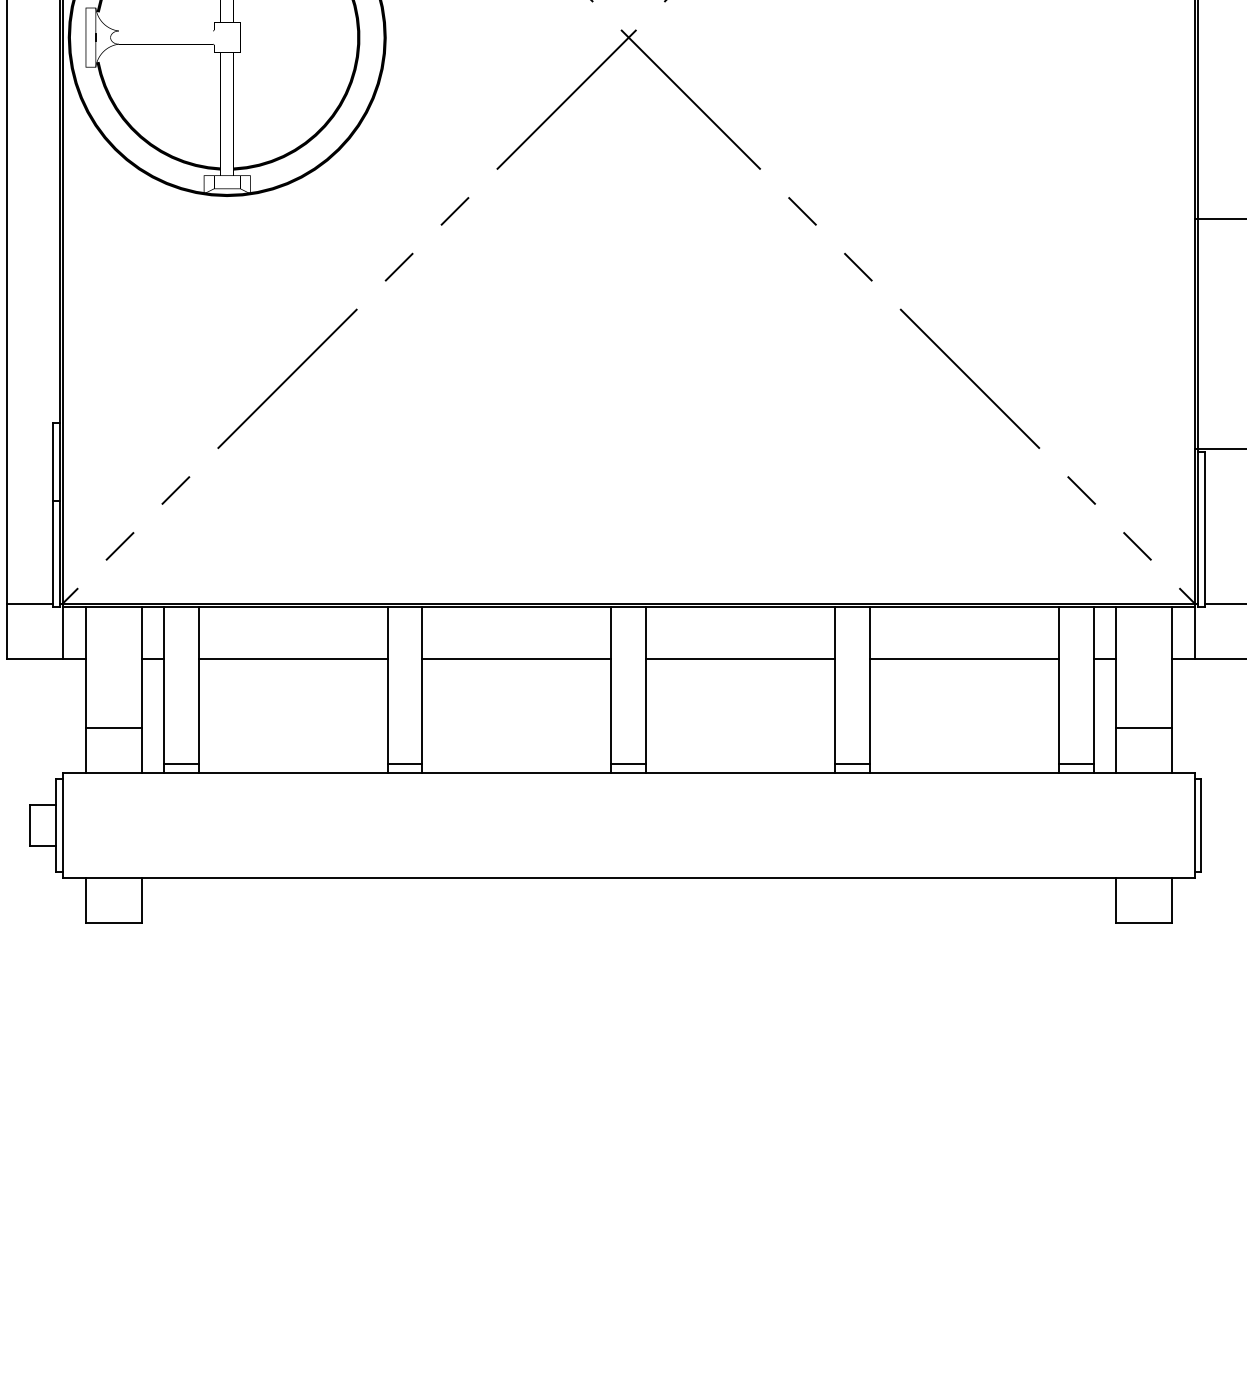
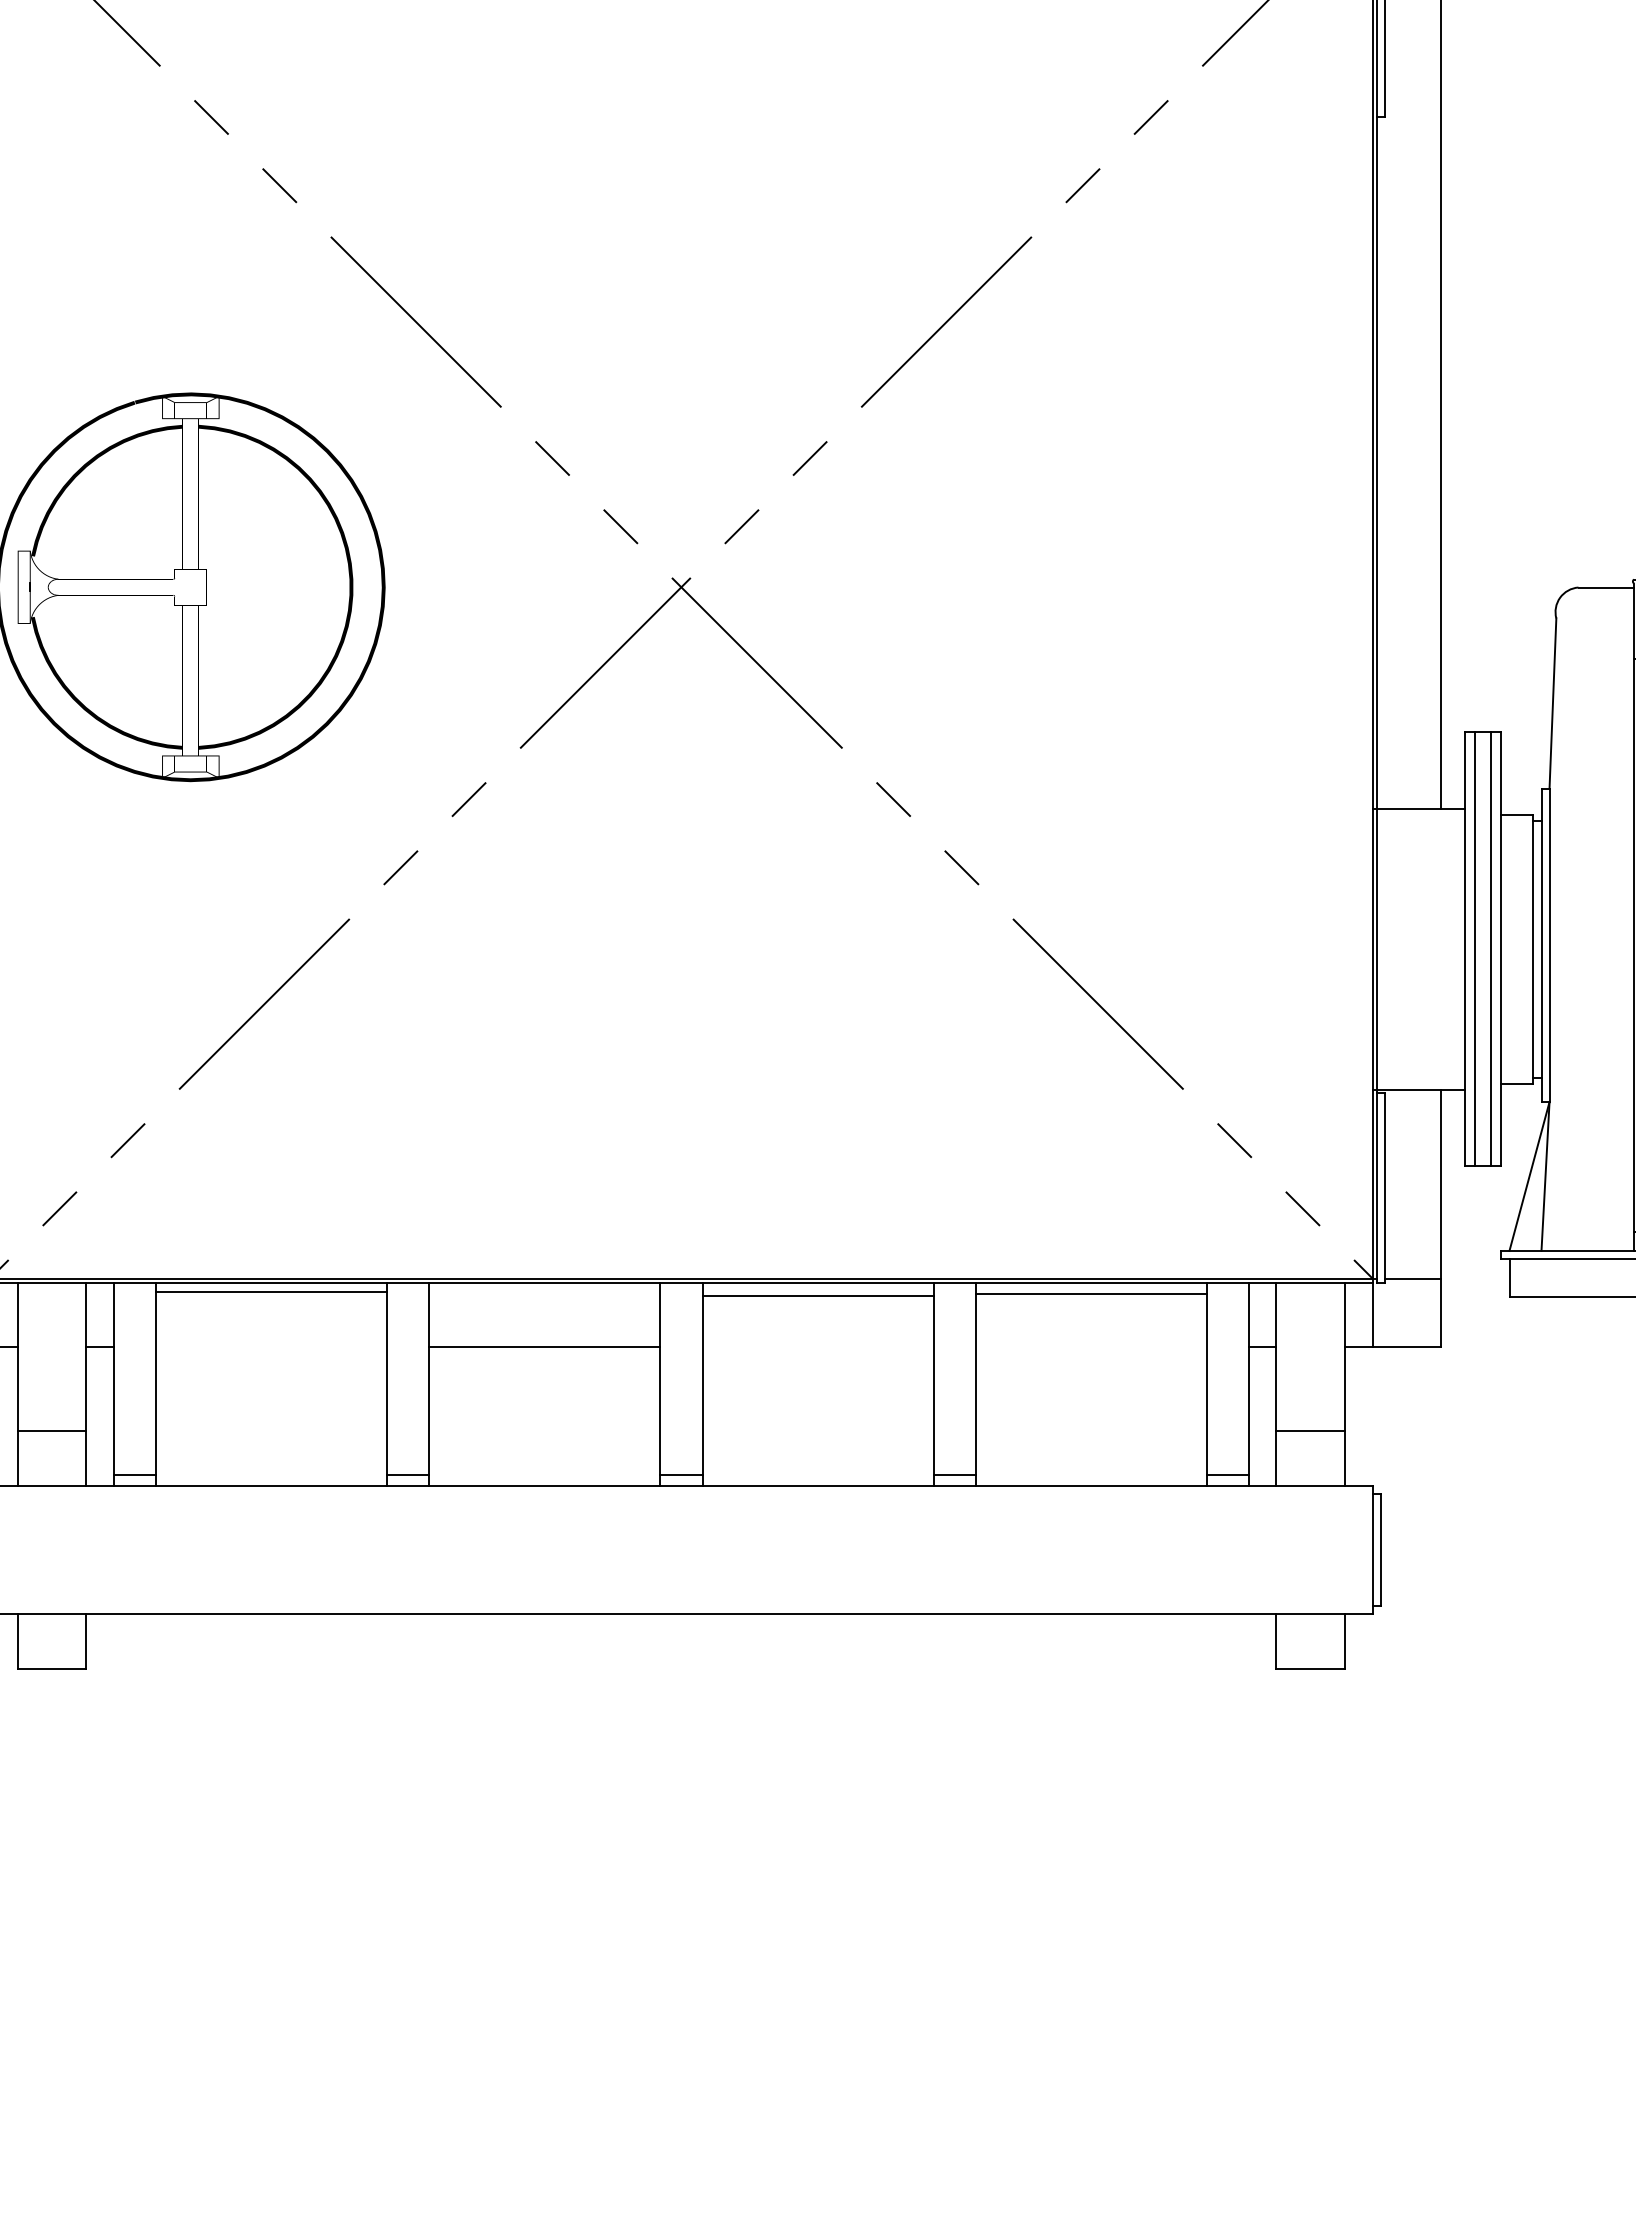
line: (292, 659) -> (270, 1291), moved
line: (740, 659) -> (817, 1295), moved
line: (963, 659) -> (1090, 1293), moved

